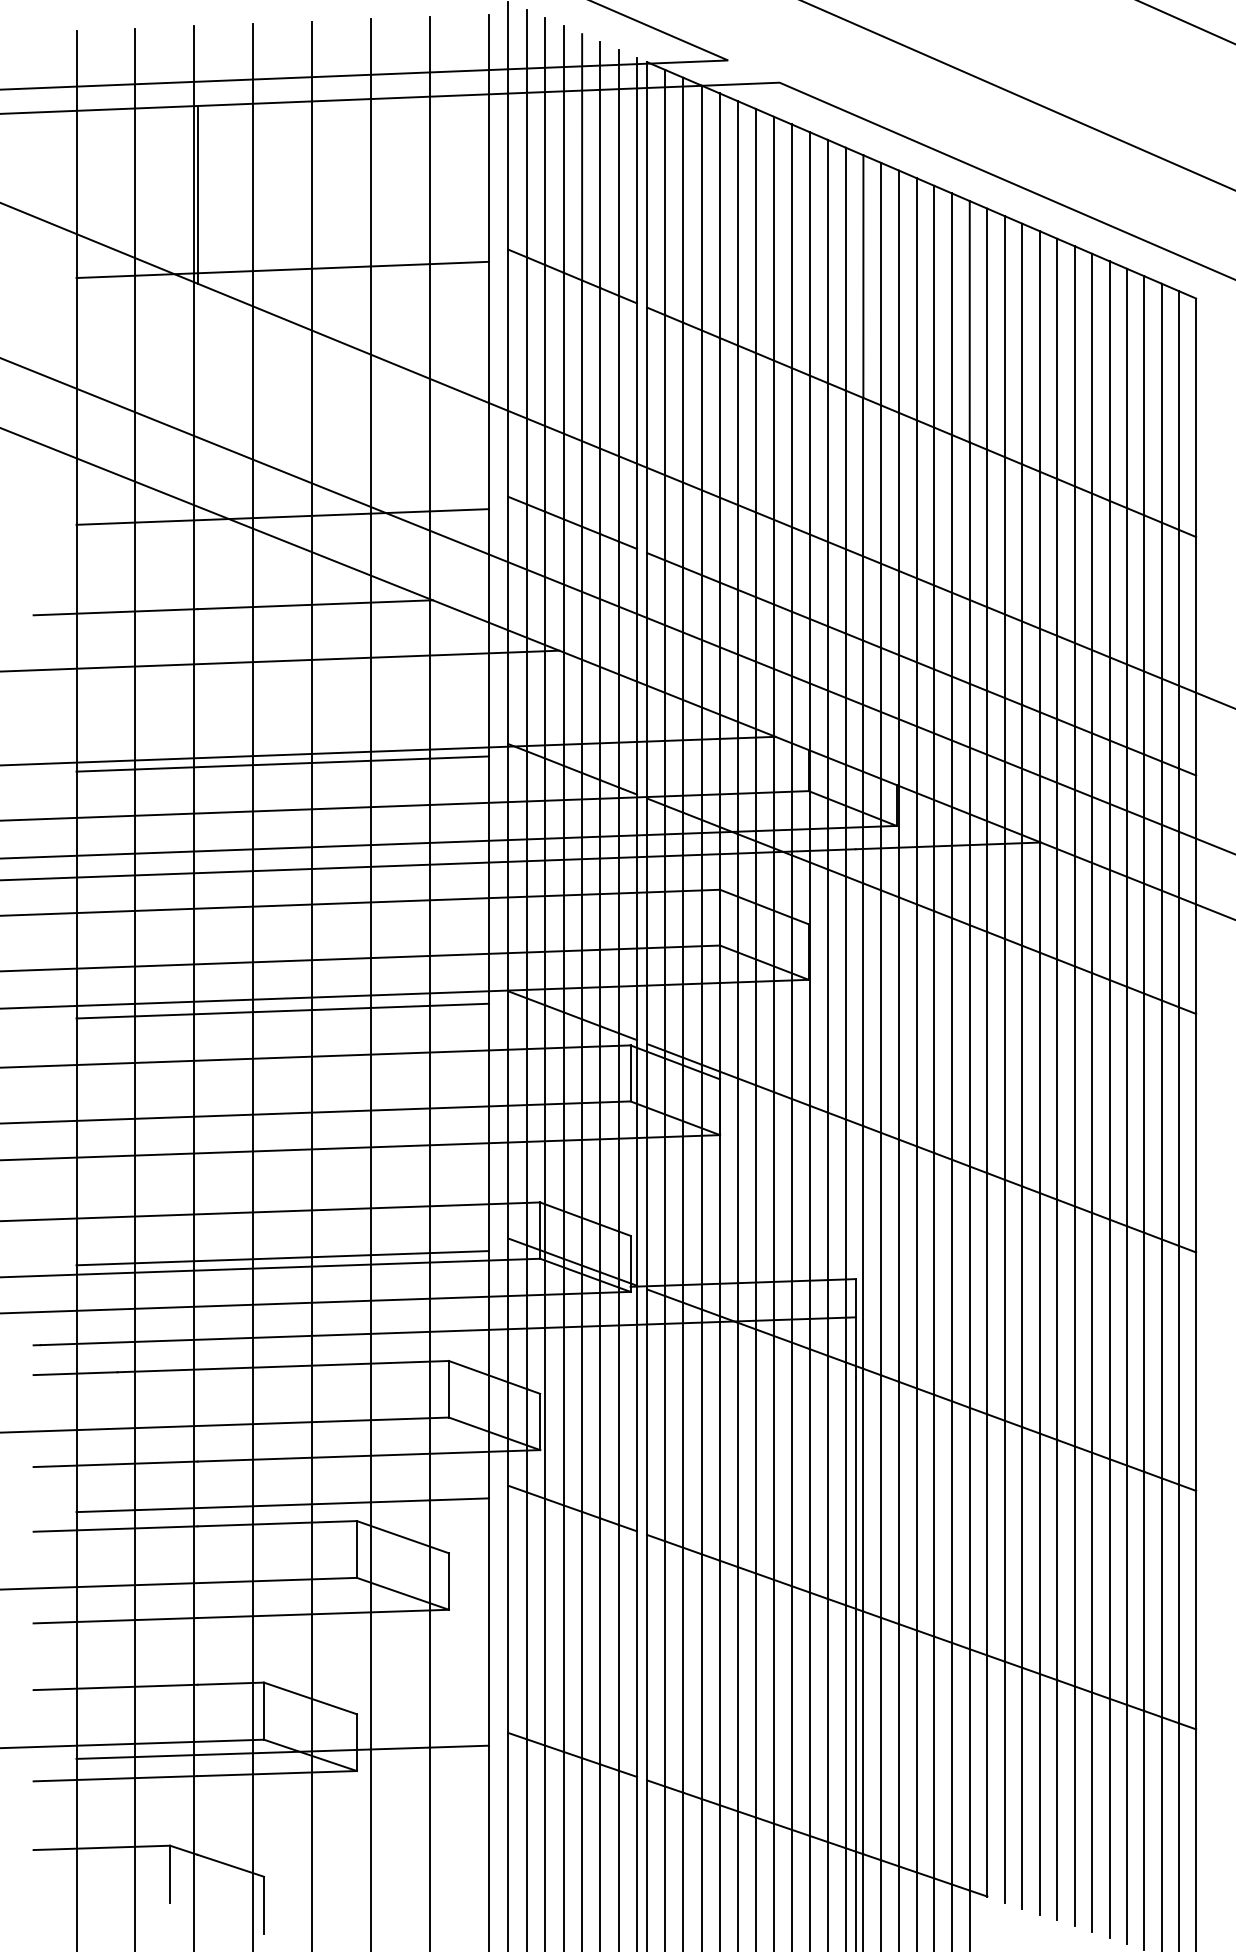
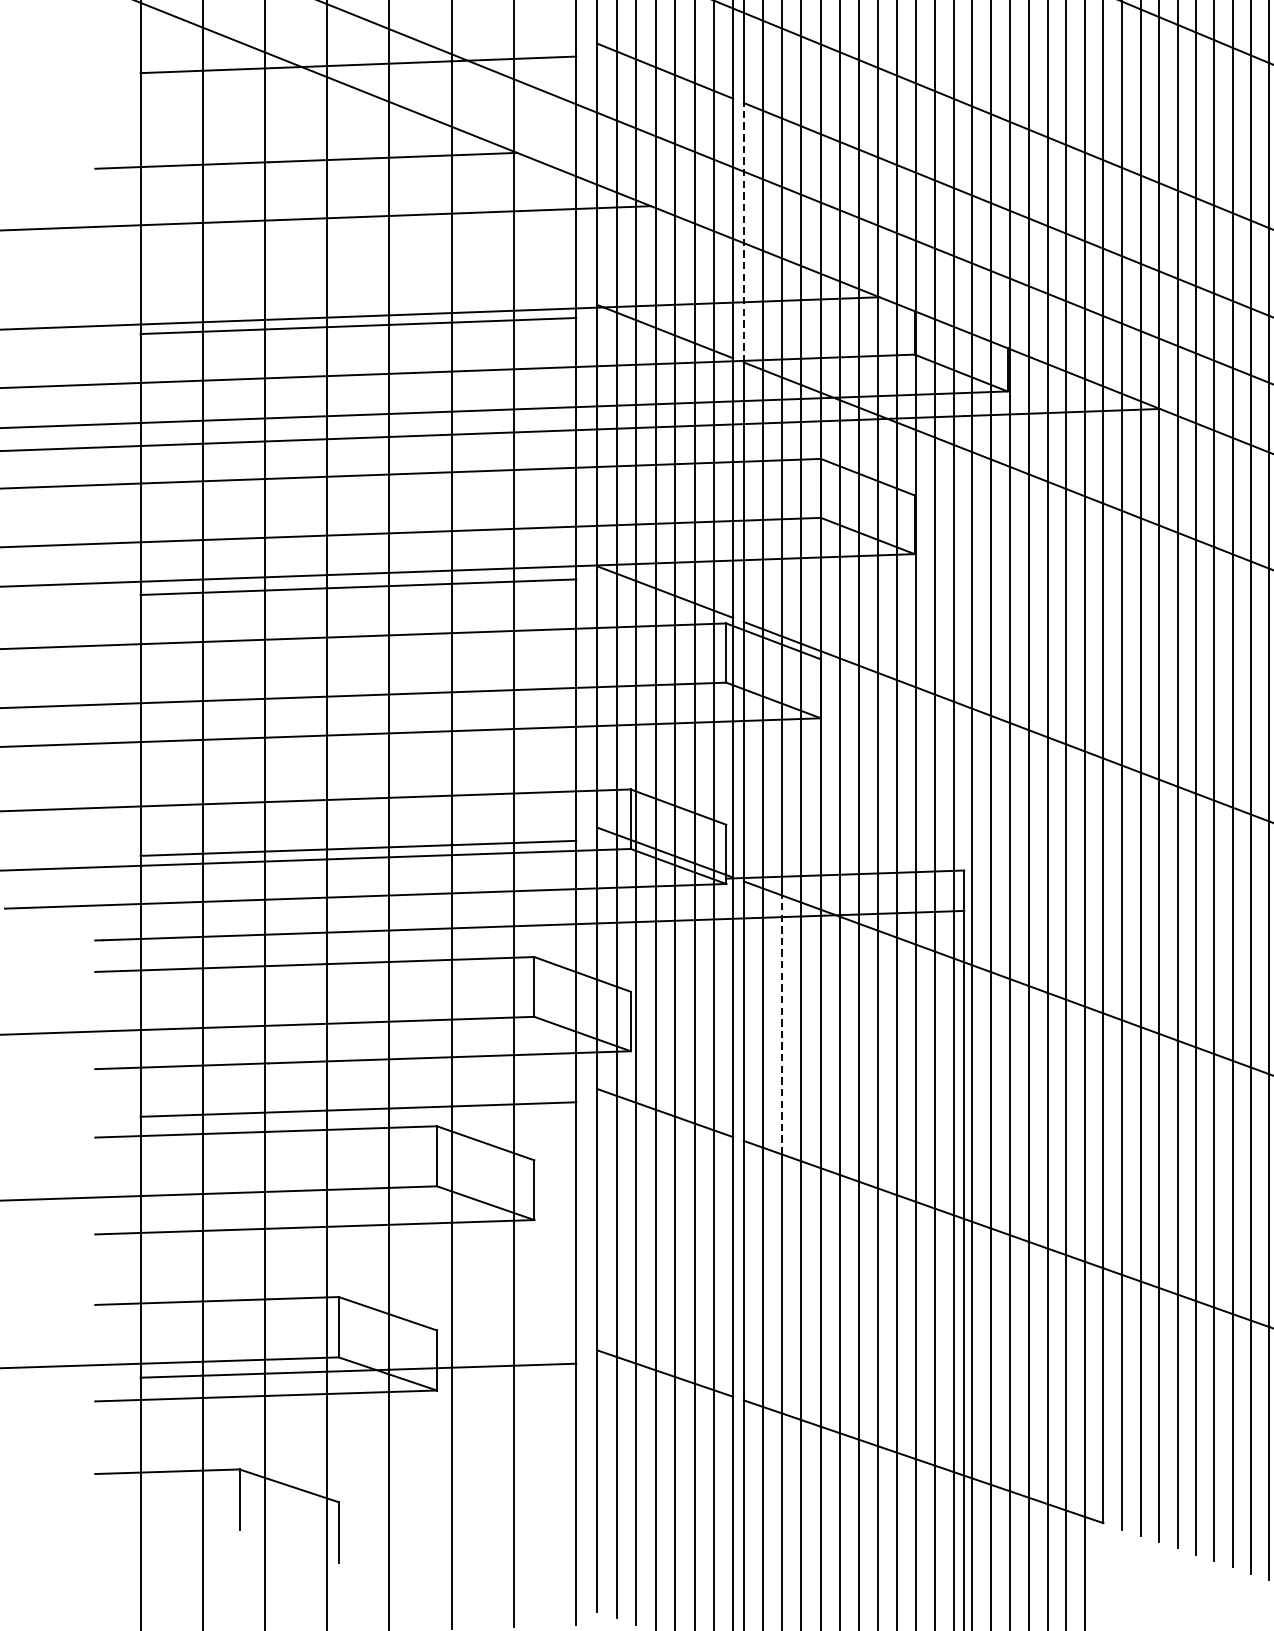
line: (647, 675) -> (744, 232), solid -> dashed
line: (683, 1424) -> (782, 1024), solid -> dashed

